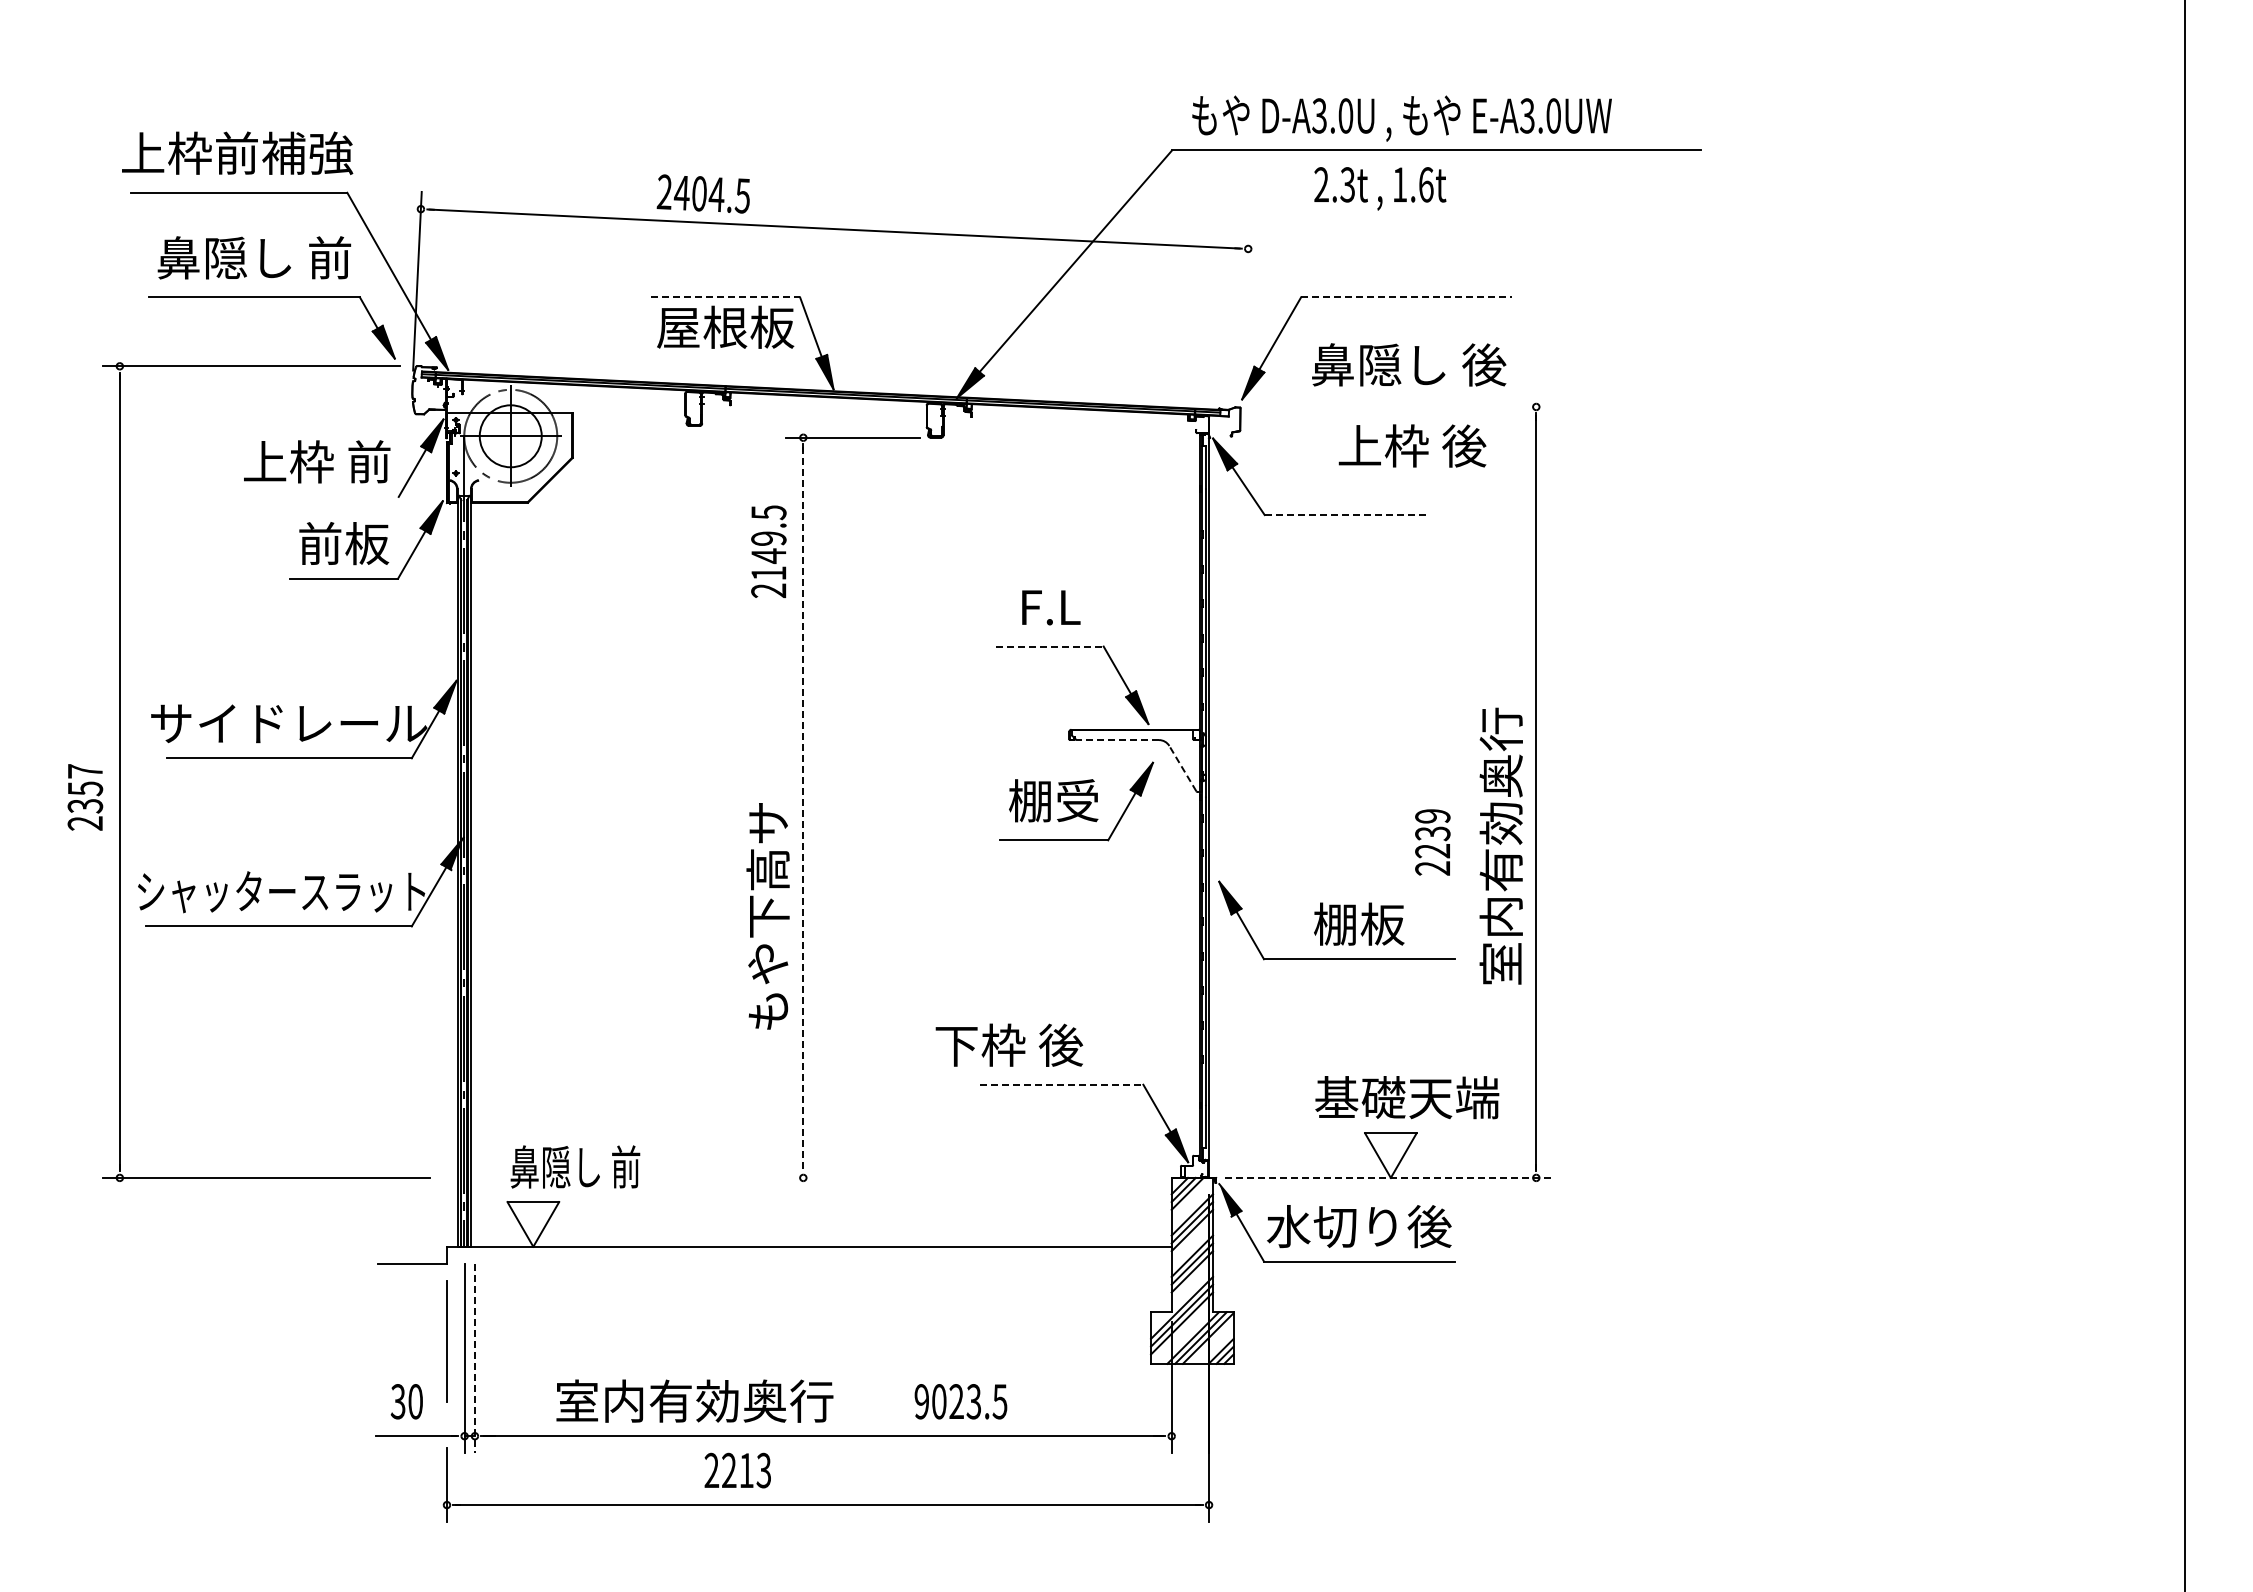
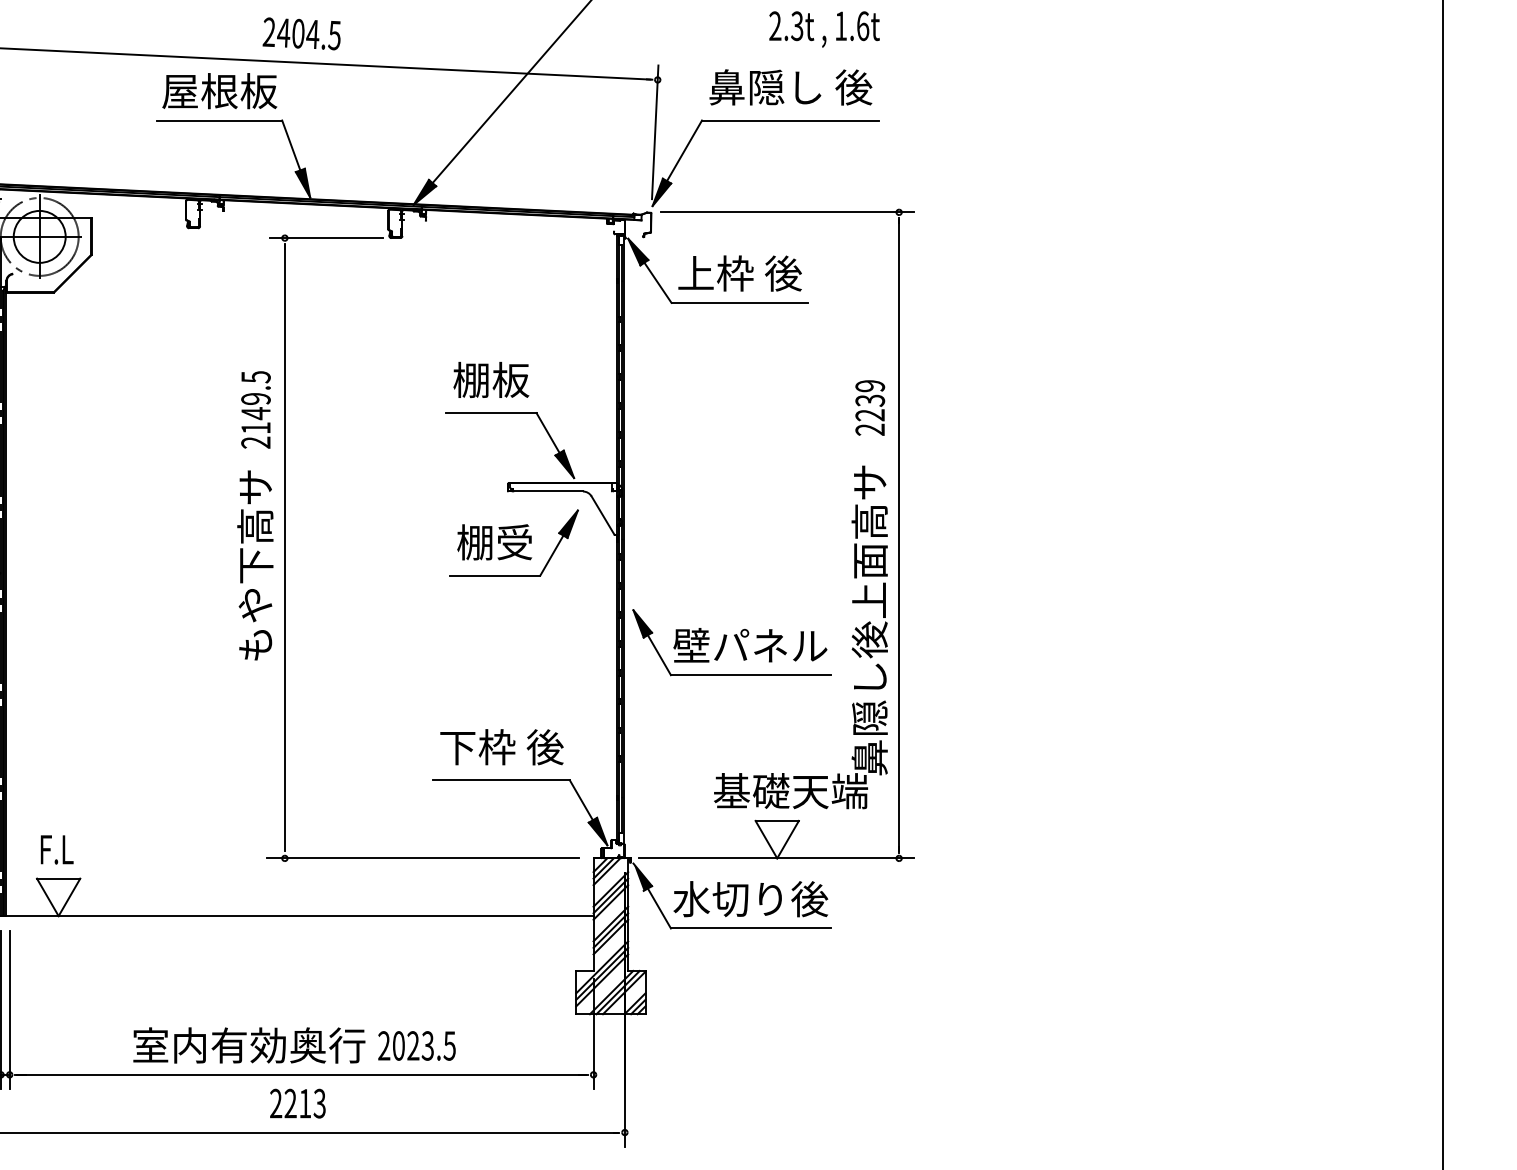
text: (1380, 188) -> (824, 29), moved
text: (702, 193) -> (300, 33), moved
line: (725, 297) -> (219, 120), dashed -> solid
line: (1406, 297) -> (790, 120), dashed -> solid
line: (1245, 311) -> (655, 132), added
text: (725, 326) -> (219, 90), moved
text: (1409, 364) -> (791, 87), moved
line: (1402, 406) -> (787, 211), added
text: (1412, 445) -> (740, 273), moved
line: (1346, 515) -> (740, 303), dashed -> solid
text: (768, 551) -> (255, 409), moved
text: (1049, 606) -> (491, 379), F.L -> 棚板
line: (1049, 646) -> (491, 413), dashed -> solid
line: (1118, 740) -> (549, 491), dashed -> solid
line: (1182, 768) -> (602, 515), dashed -> solid
line: (803, 807) -> (285, 547), dashed -> solid
text: (1432, 842) -> (869, 408), moved
text: (1500, 892) -> (869, 619), 室内有効奥行 -> 鼻隠し後上面高サ
text: (767, 916) -> (254, 565), moved
text: (1358, 923) -> (750, 645), 棚板 -> 壁パネル
text: (1009, 1044) -> (502, 746), moved
line: (1062, 1084) -> (502, 780), dashed -> solid
text: (575, 1166) -> (93, 848), 鼻隠し 前 -> F.L
line: (967, 1177) -> (422, 858), added
line: (1389, 1177) -> (776, 858), dashed -> solid
line: (474, 1358) -> (9, 1009), dashed -> solid
text: (694, 1400) -> (249, 1044), moved
text: (921, 1401) -> (383, 1045), 9023.5 -> 2023.5
text: (737, 1470) -> (297, 1103), moved

